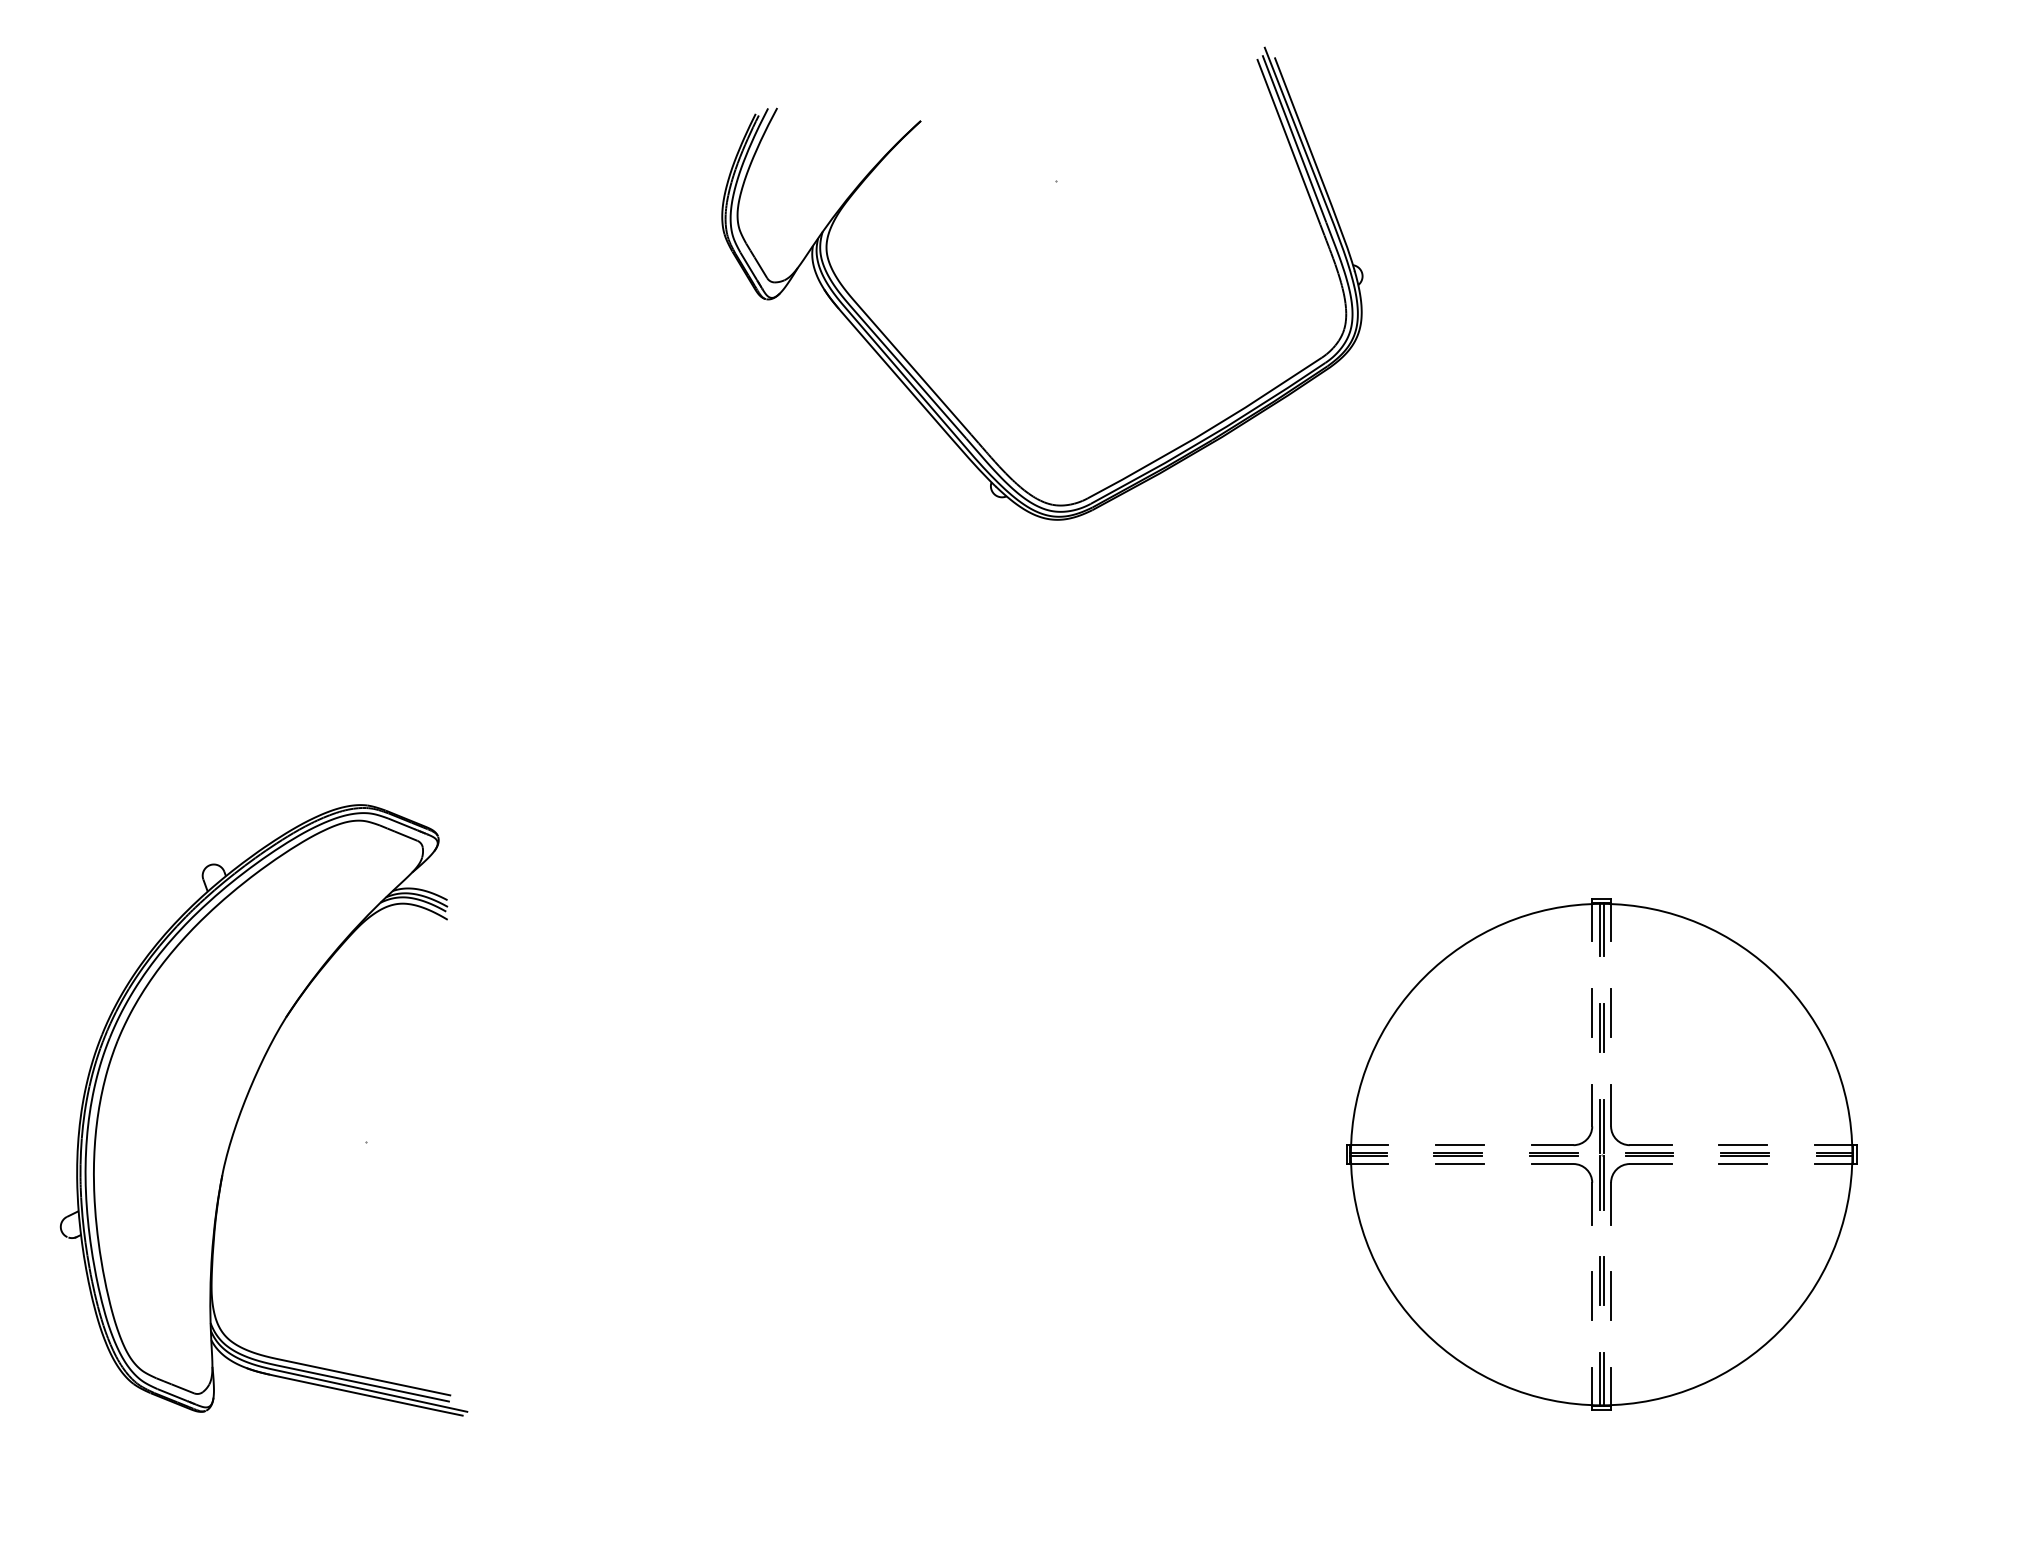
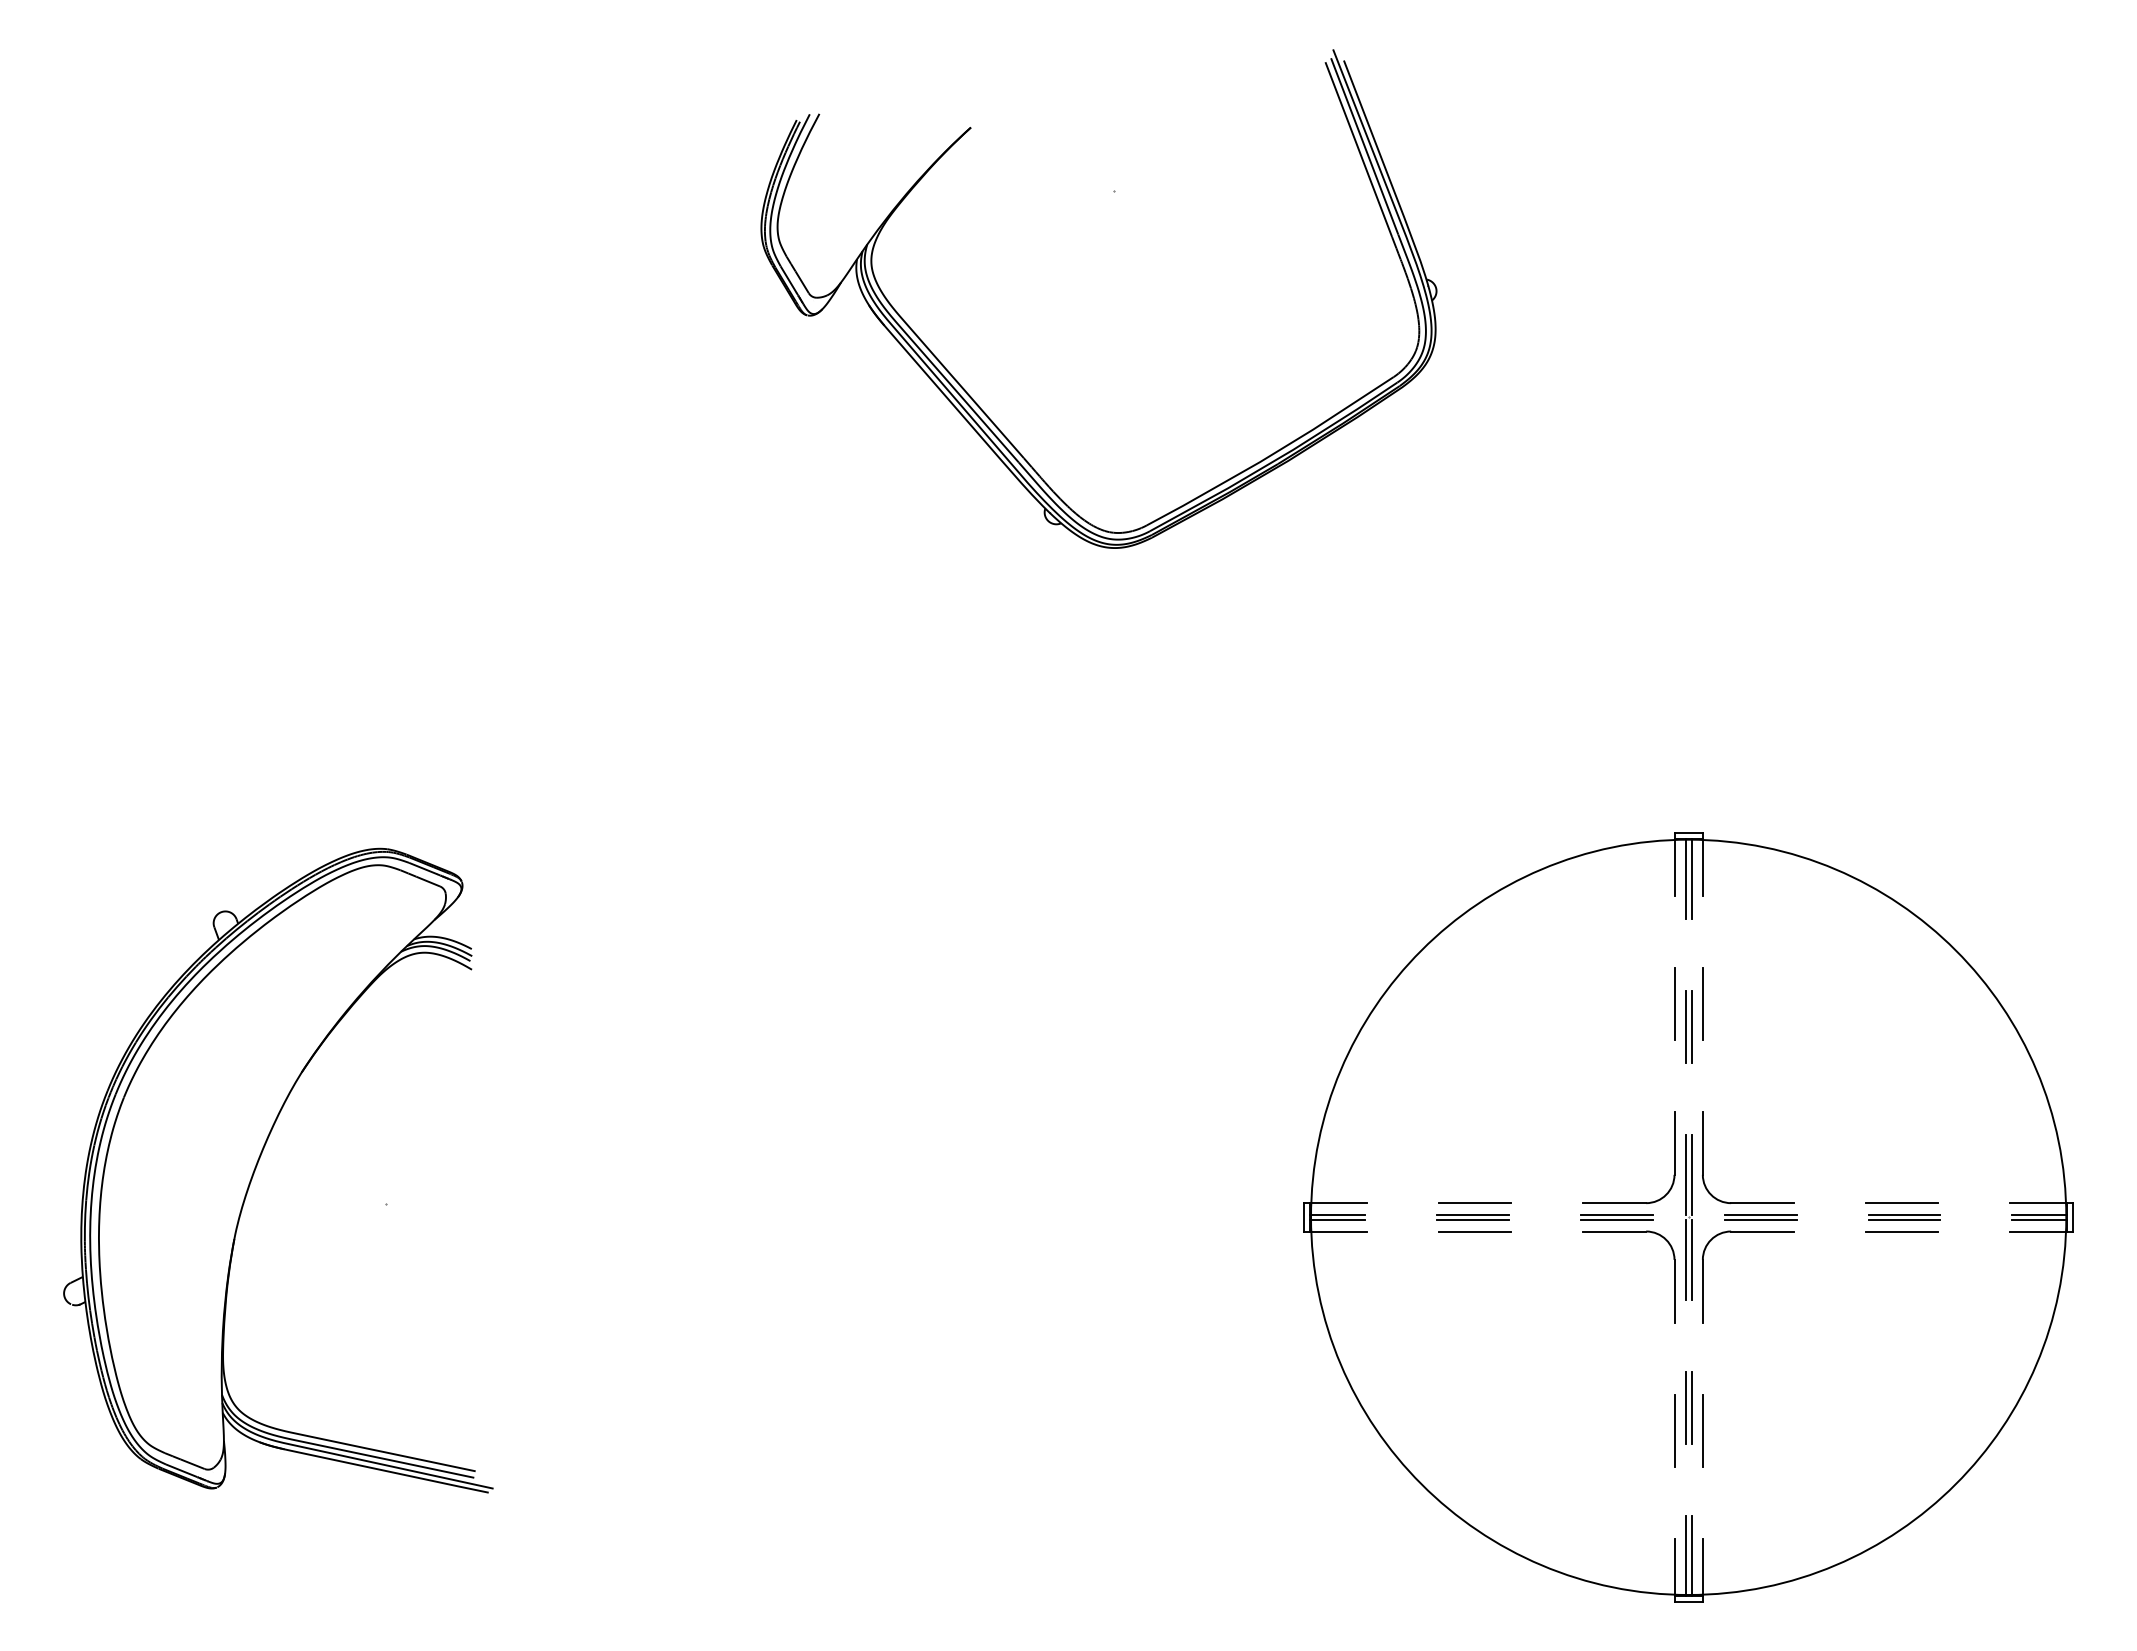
part: (1601, 1154) -> (1688, 1217), size x1.43

